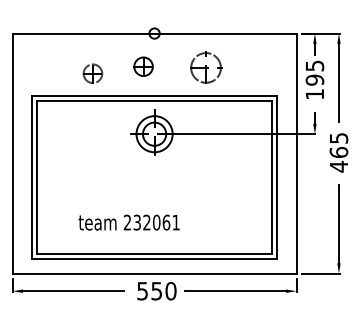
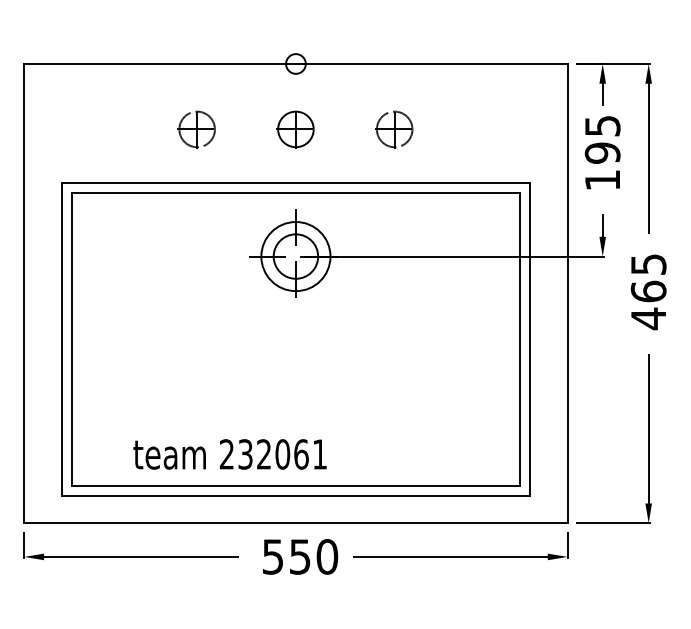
part: (143, 66) -> (295, 128), moved
part: (206, 67) -> (395, 128), size x0.62
part: (92, 73) -> (196, 128), moved
text: (128, 222) -> (228, 454), moved

